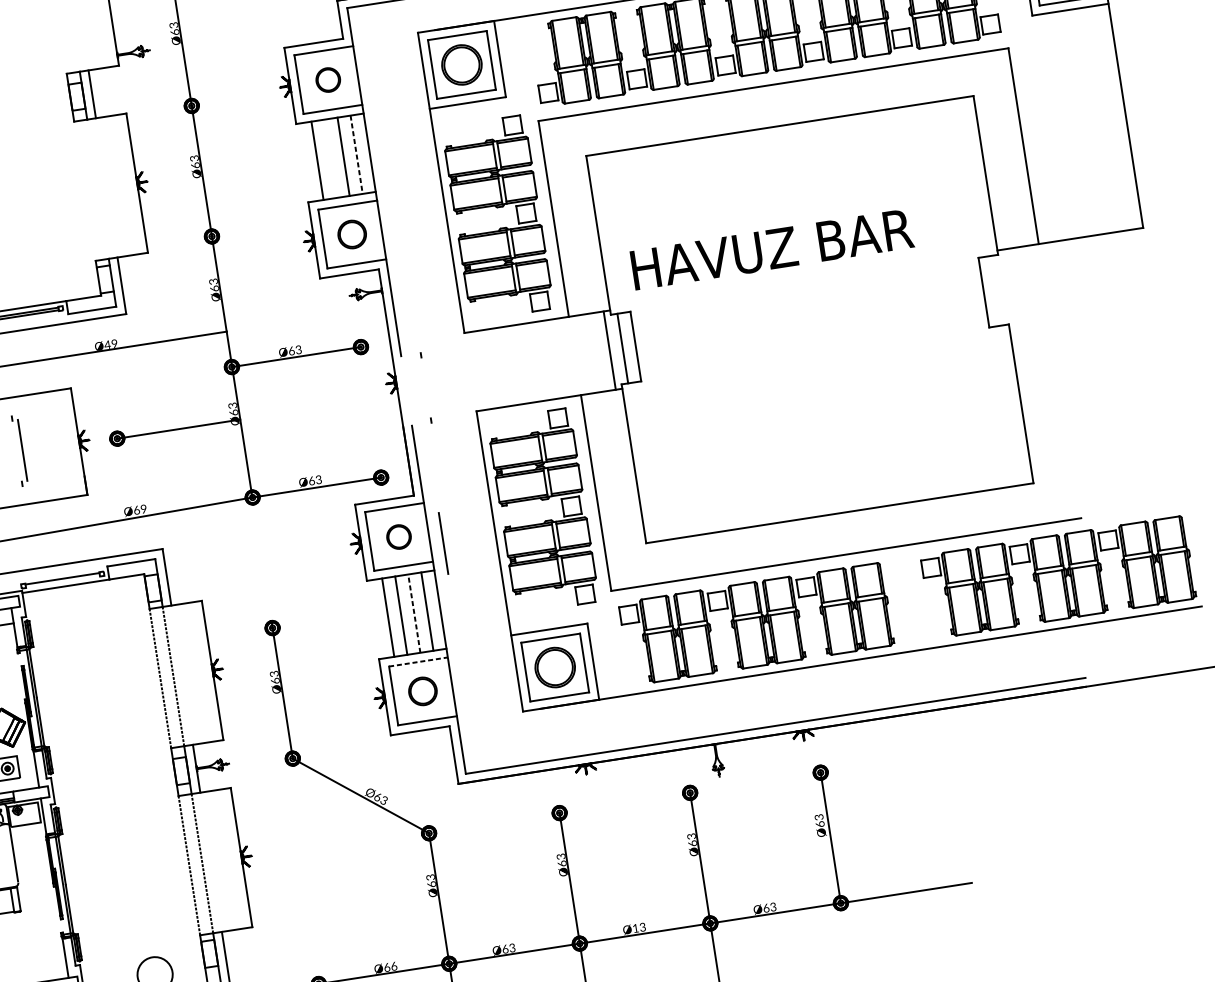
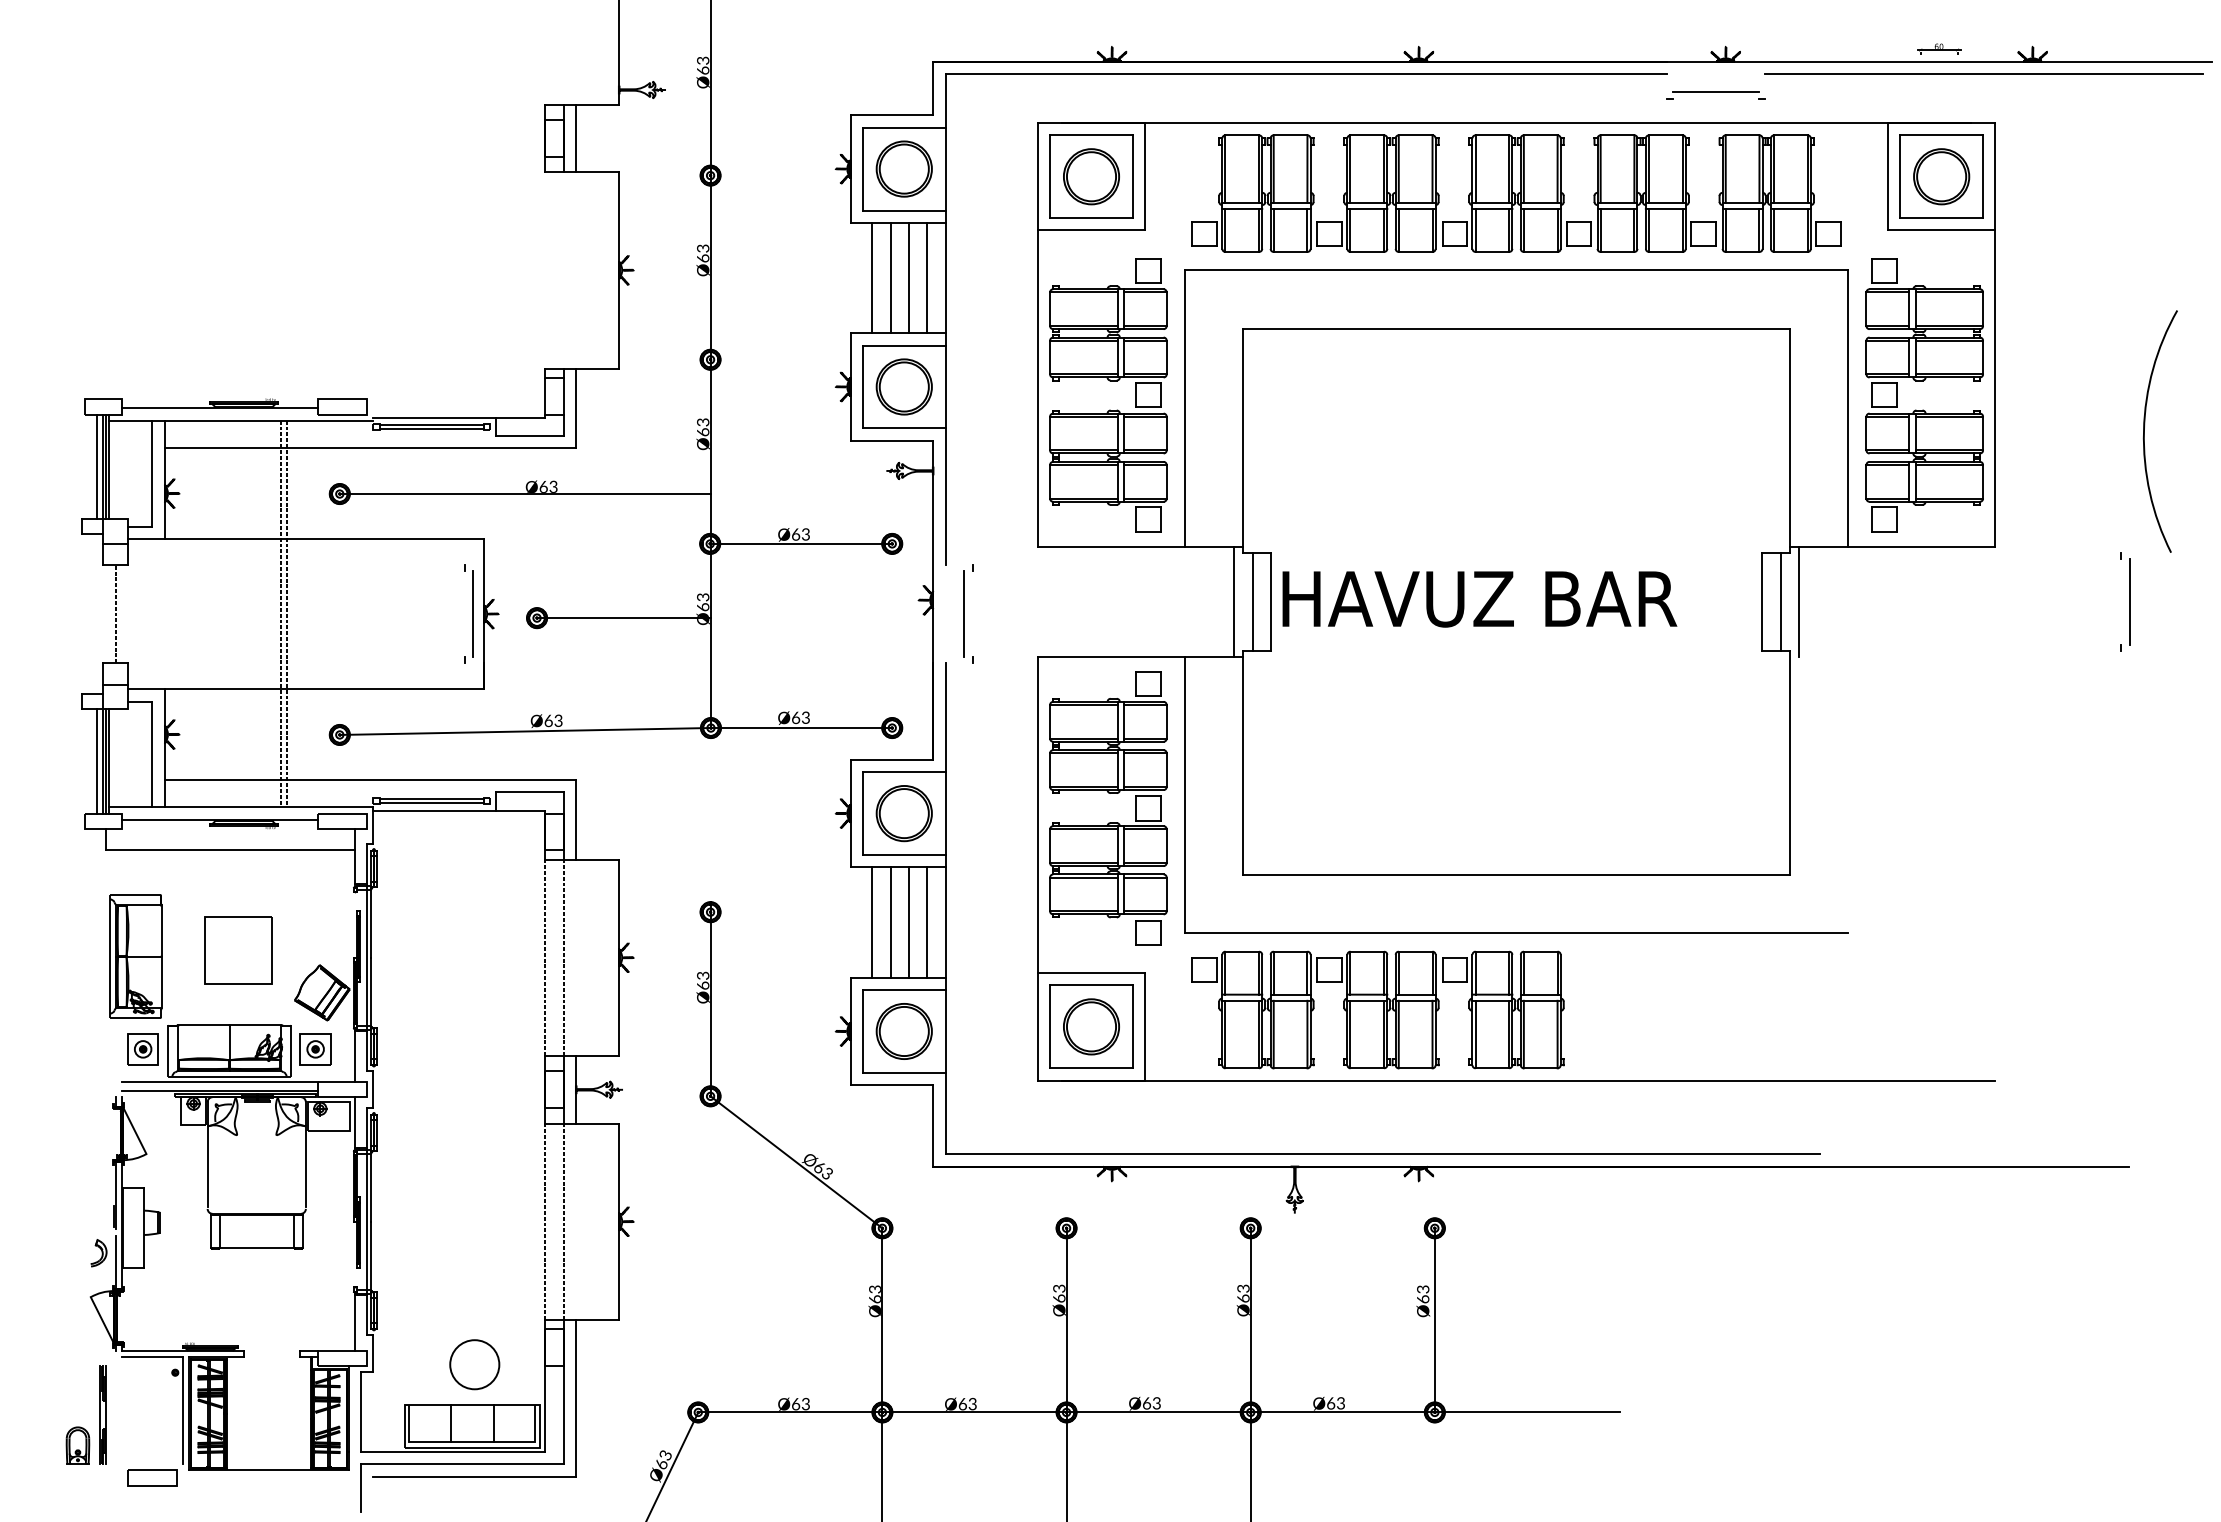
part: (327, 79) -> (903, 168), size x1.67
part: (1074, 118) -> (1923, 381), added
line: (356, 155) -> (927, 278), dashed -> solid
line: (330, 158) -> (890, 277), added
part: (351, 234) -> (903, 386), size x1.43
text: (772, 249) -> (1479, 599), moved
line: (1009, 288) -> (1798, 601), added
line: (996, 290) -> (1780, 601), added
text: (111, 344) -> (548, 486), Ø49 -> Ø63
part: (19, 450) -> (468, 613), moved
text: (143, 508) -> (558, 720), Ø69 -> Ø63
part: (398, 536) -> (903, 813), size x1.67
line: (443, 543) -> (963, 613), moved
part: (1058, 577) -> (1803, 1009), removed
line: (62, 581) -> (431, 803), added
line: (414, 613) -> (908, 922), dashed -> solid
line: (418, 662) -> (904, 990), dashed -> solid
part: (422, 691) -> (903, 1031), size x1.43
text: (636, 928) -> (1147, 1403), Ø13 -> Ø63
text: (393, 965) -> (805, 1403), Ø66 -> Ø63

